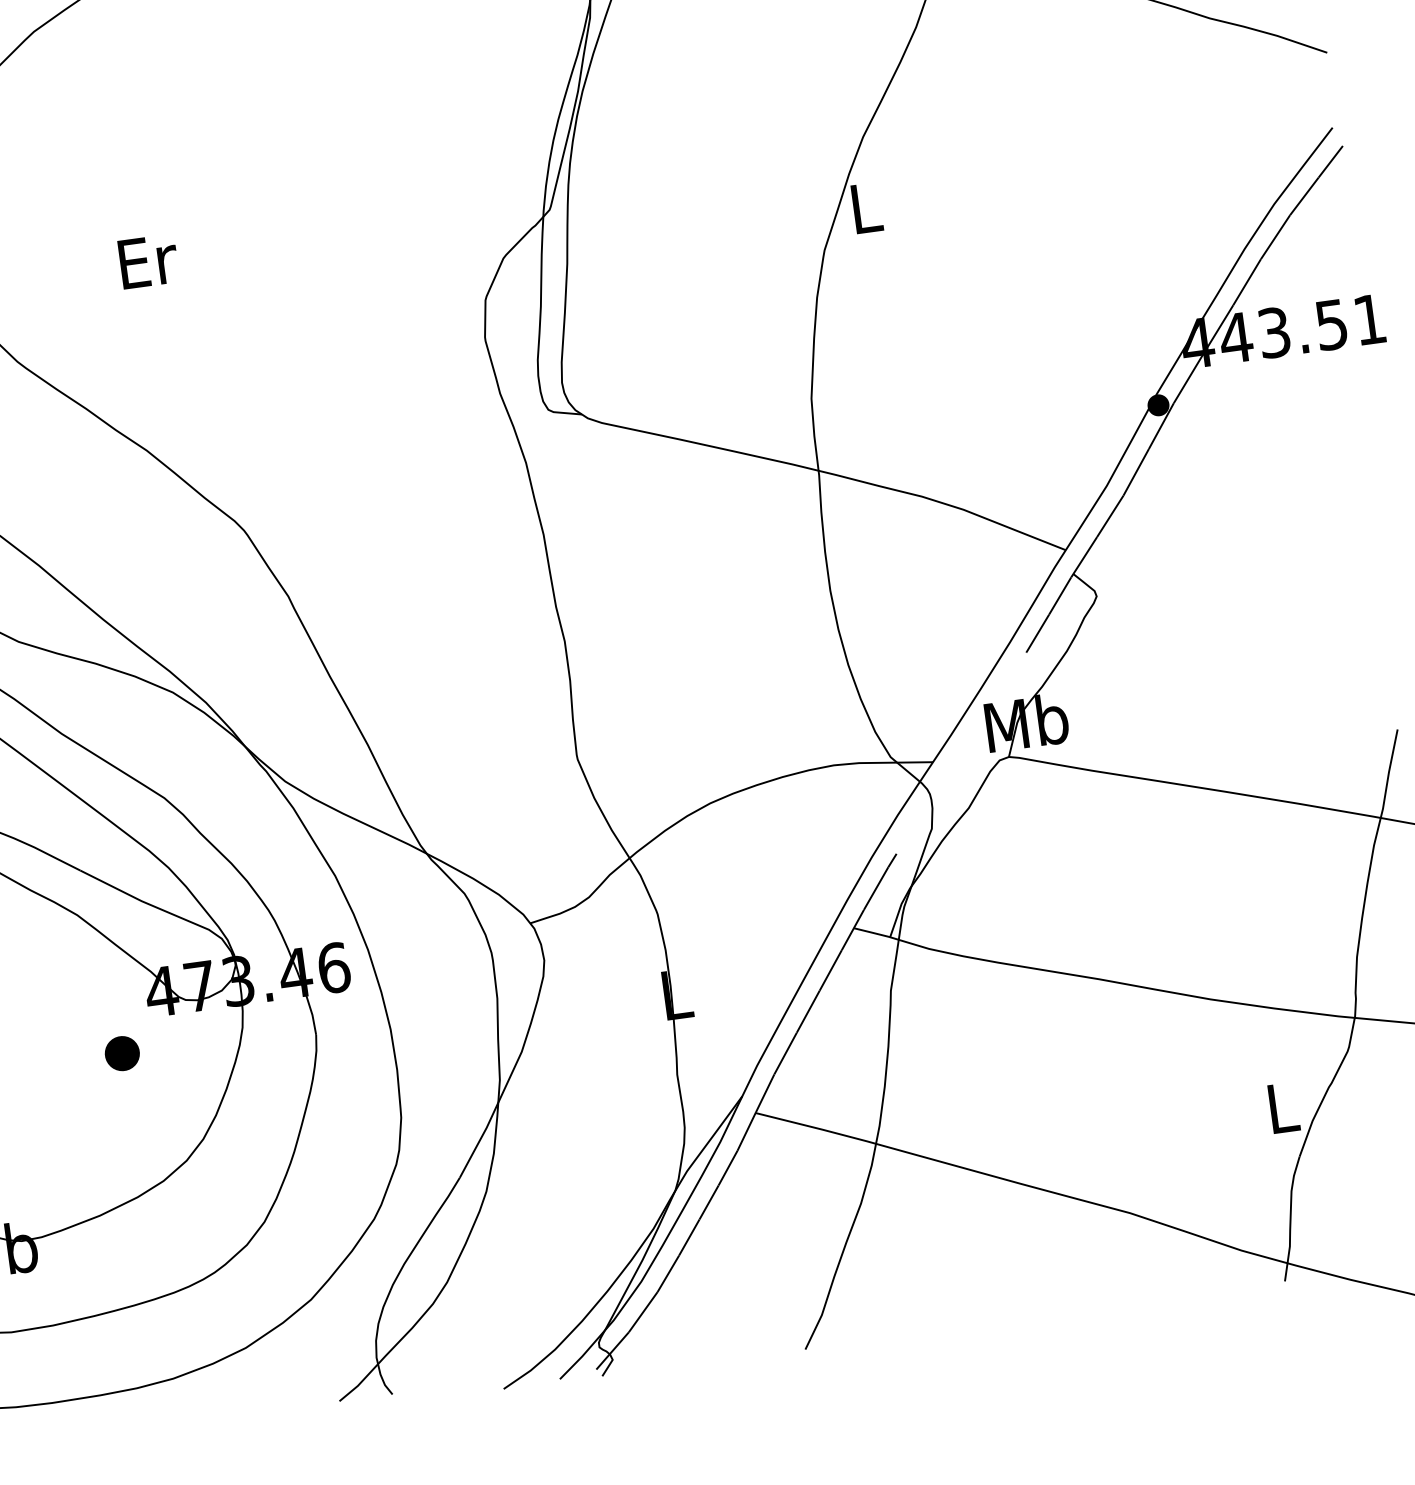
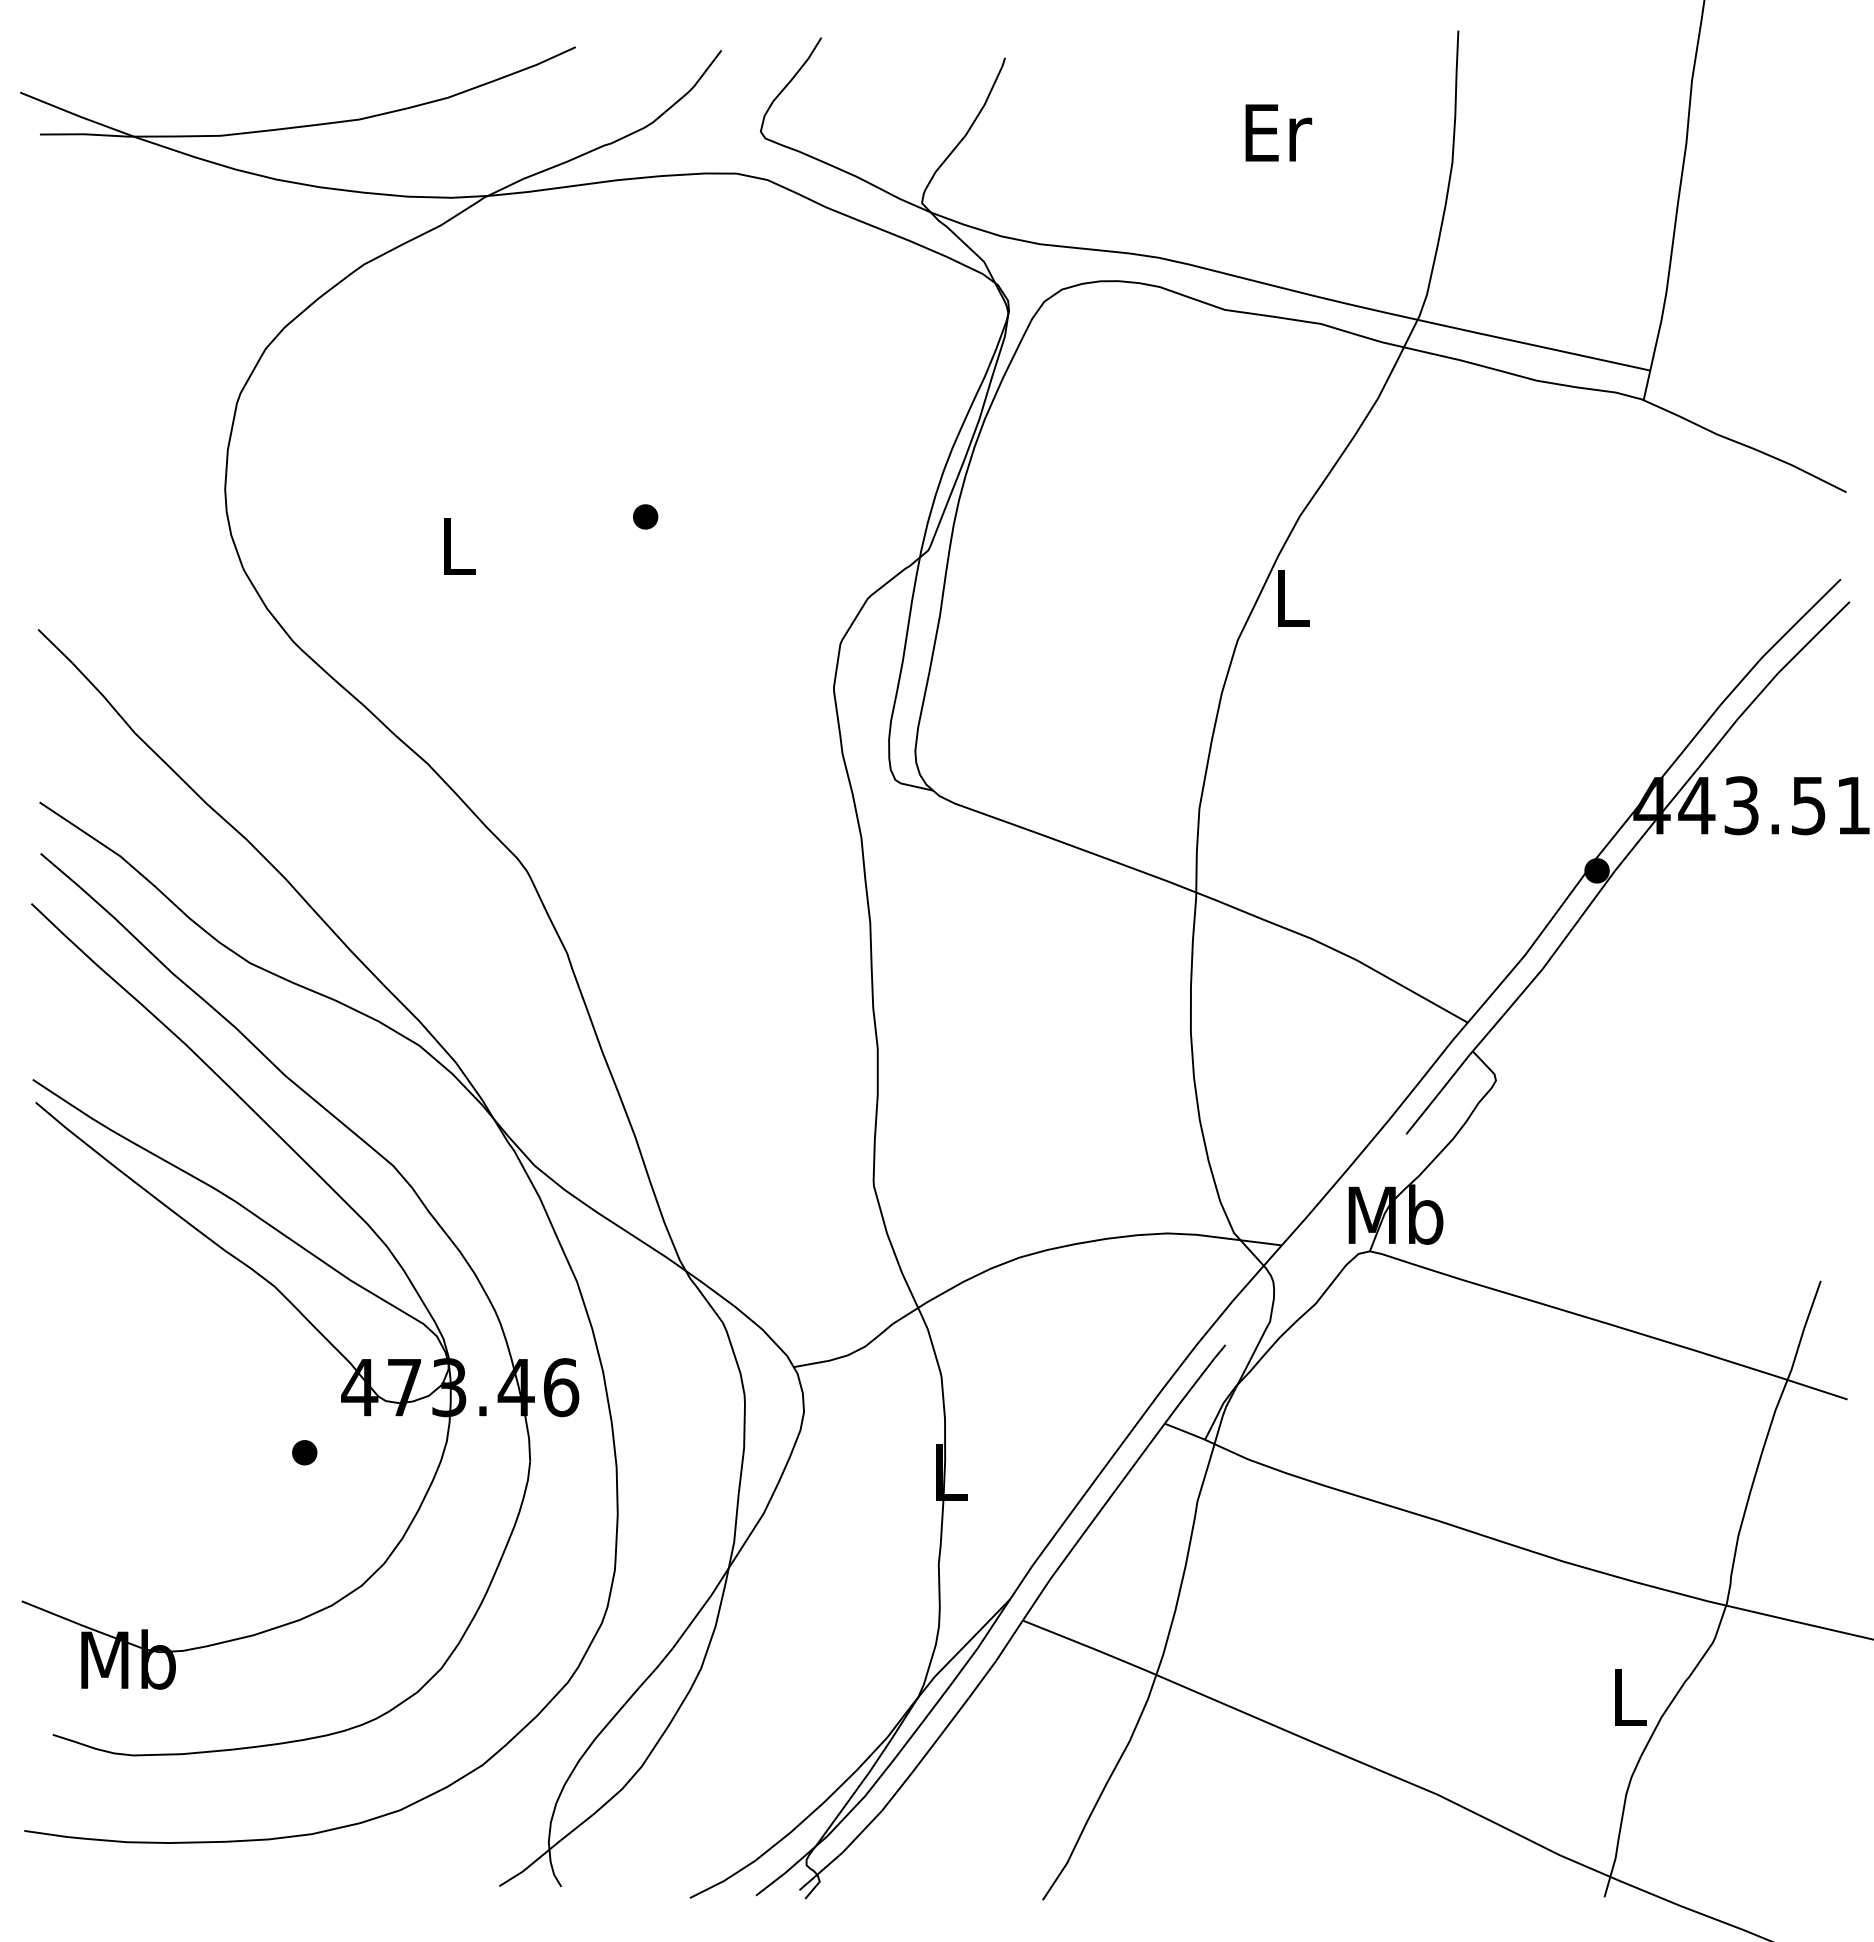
part: (304, 213) -> (645, 516), added
text: (148, 261) -> (459, 546), Er -> L
part: (122, 1053) -> (304, 1452), size x0.62

